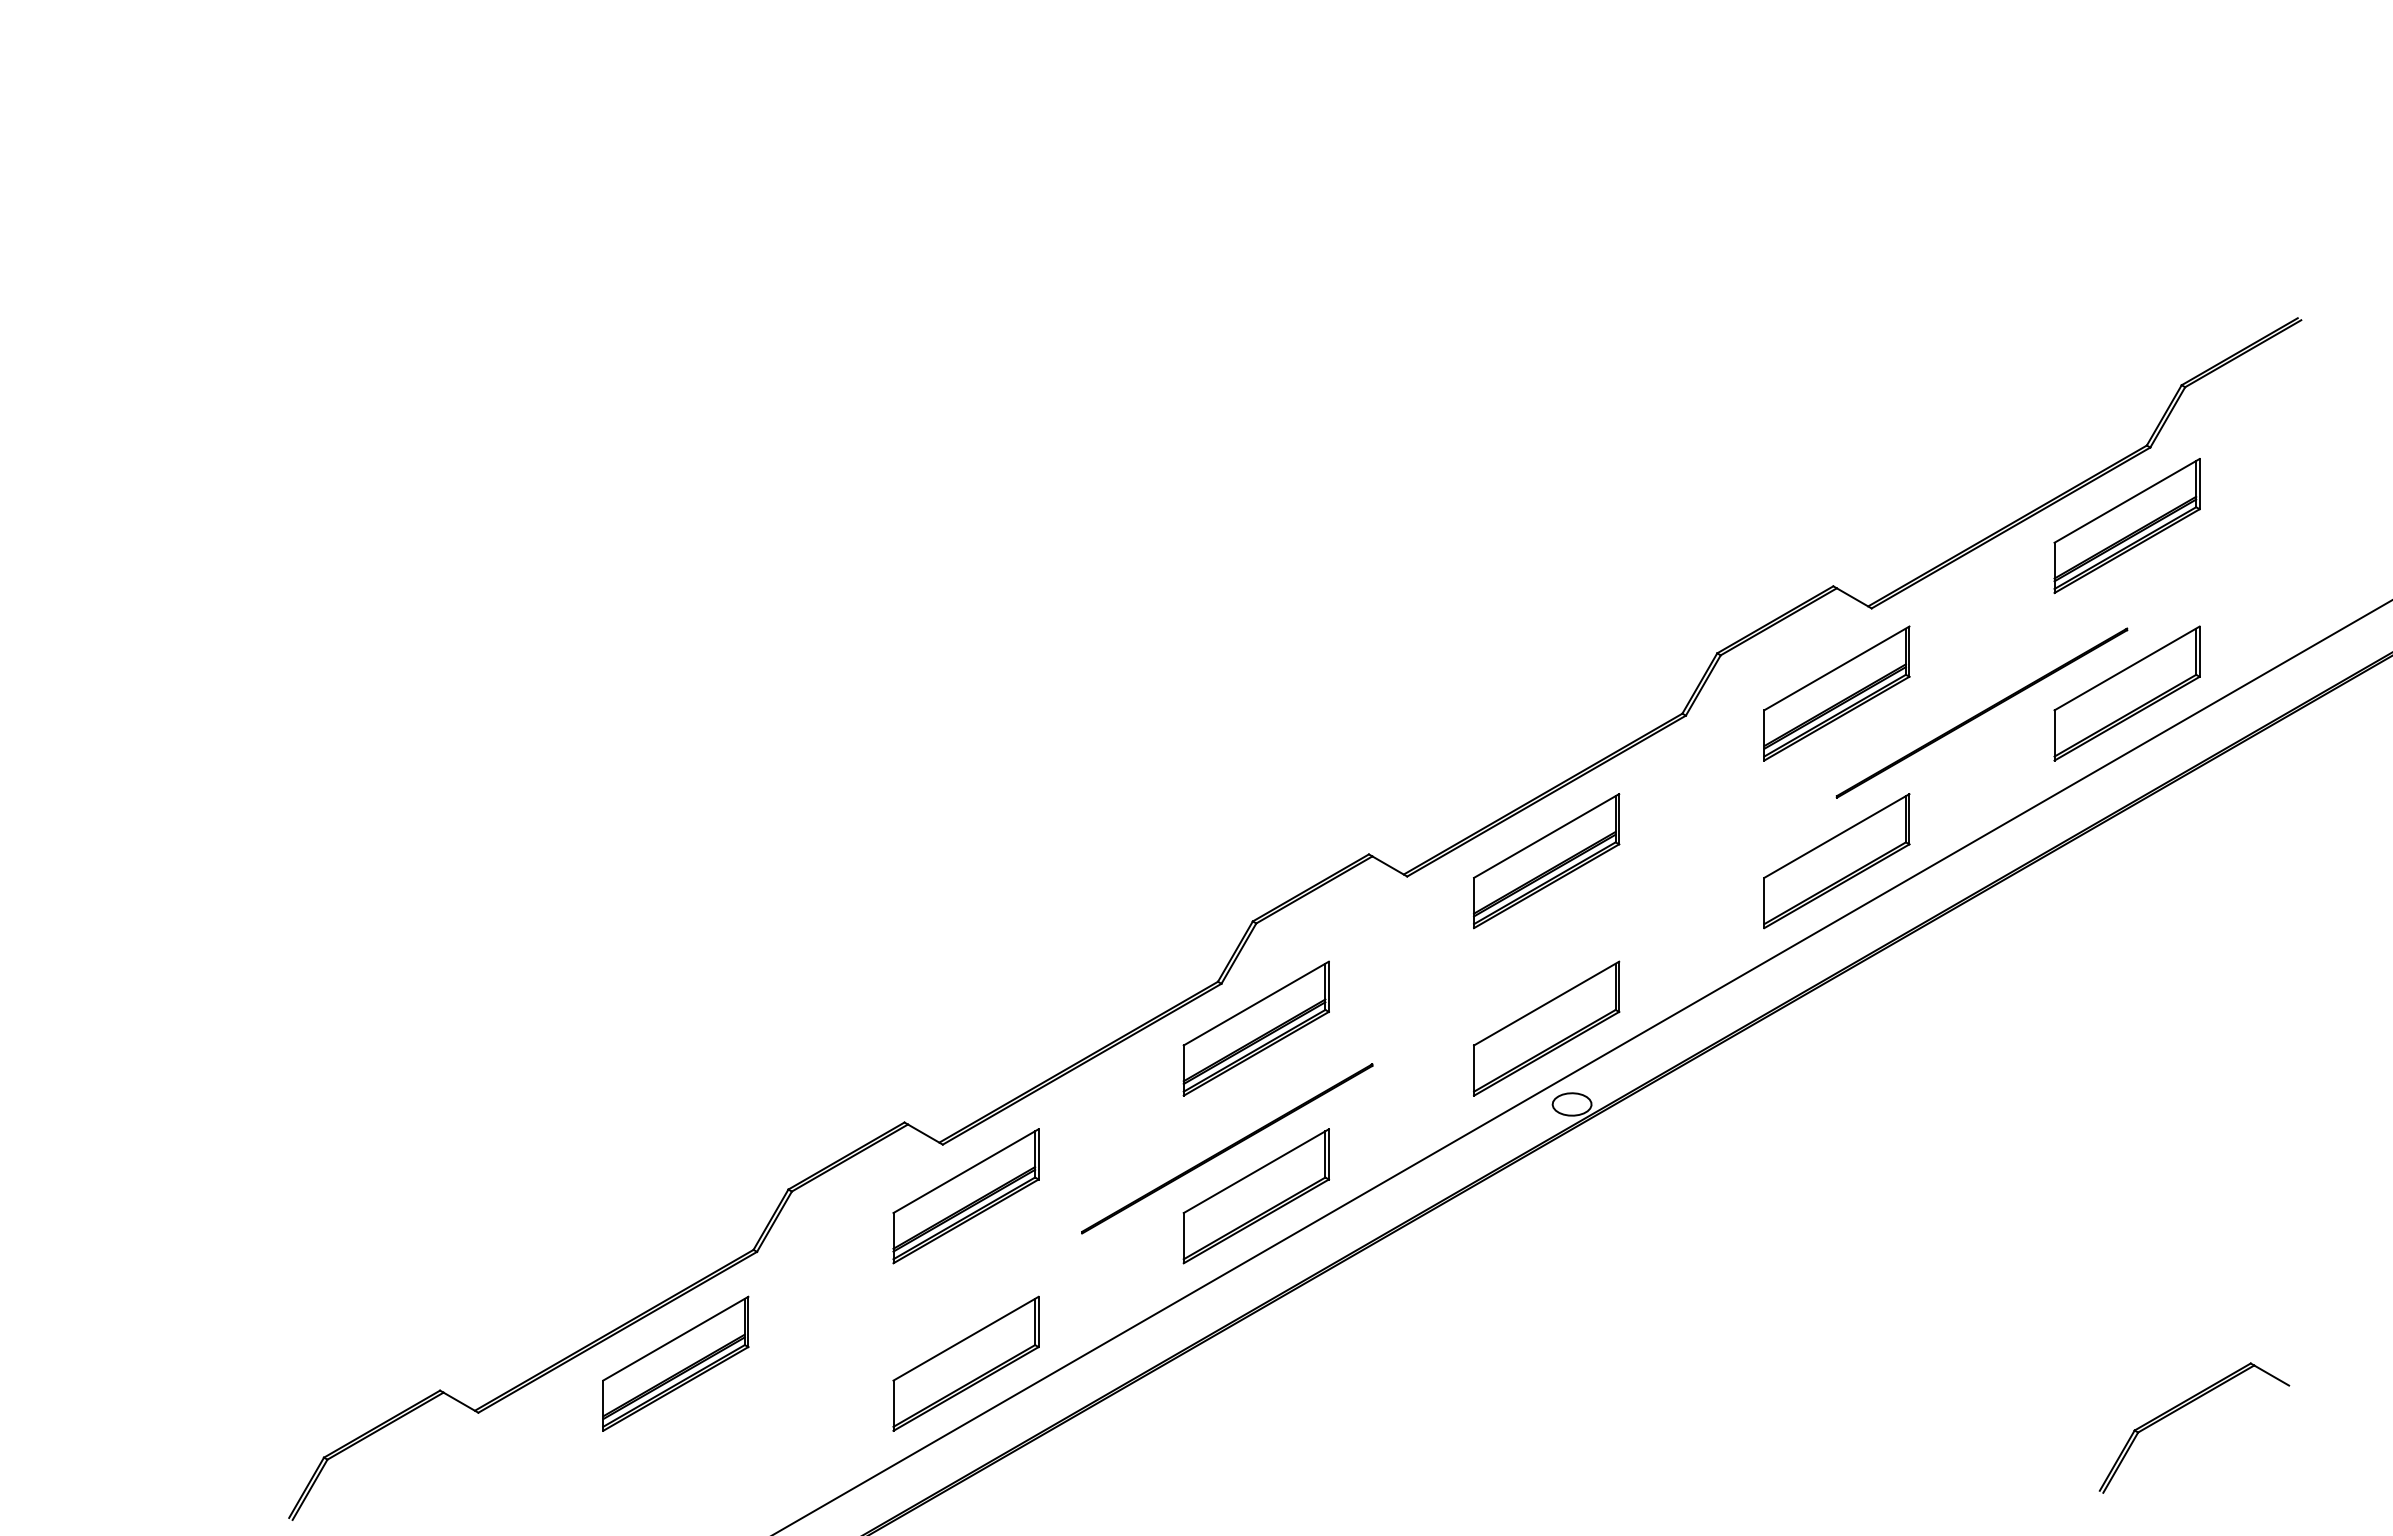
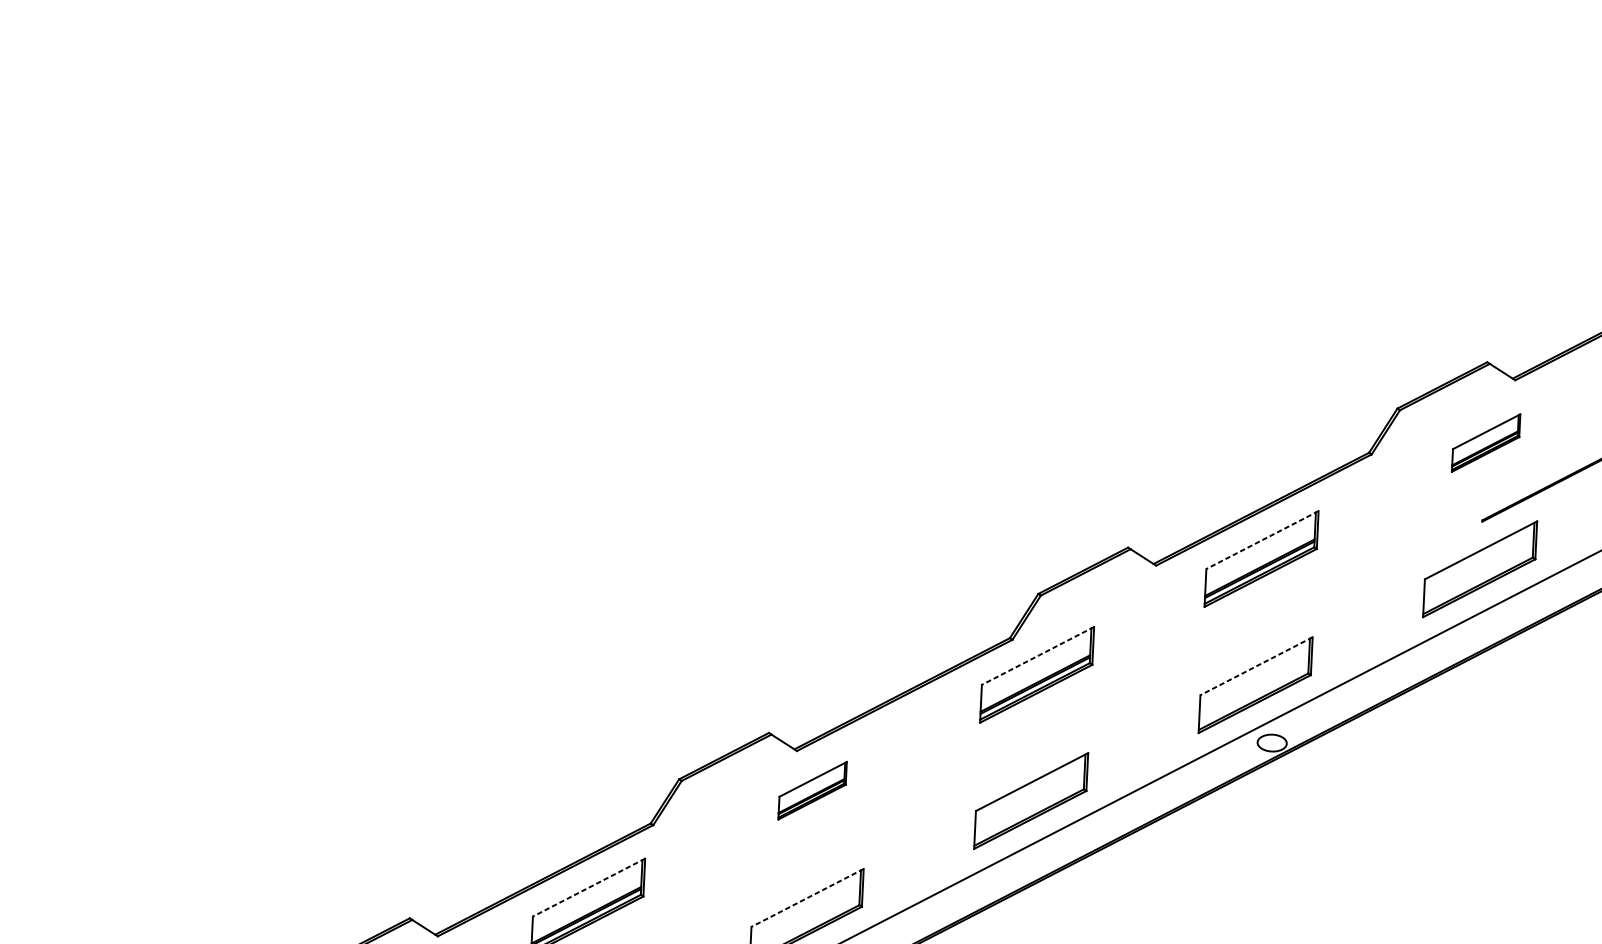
part: (1836, 693) -> (1485, 443), size x0.6
line: (1546, 836) -> (1262, 540), solid -> dashed
line: (1256, 1003) -> (1038, 655), solid -> dashed
line: (1546, 1003) -> (1256, 666), solid -> dashed
line: (1227, 1148) -> (1011, 764), removed
part: (965, 1196) -> (812, 790), size x0.6
line: (675, 1338) -> (588, 887), solid -> dashed
line: (966, 1338) -> (807, 897), solid -> dashed

